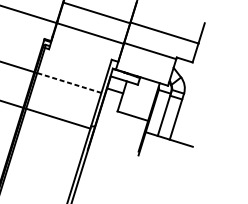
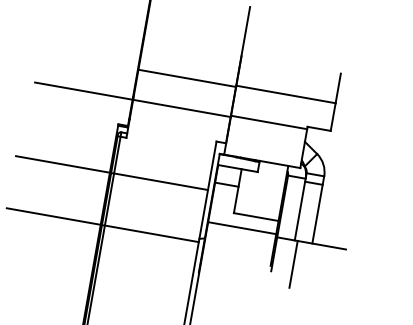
line: (69, 82) -> (161, 181), dashed -> solid
line: (122, 122) -> (242, 228), added
line: (154, 151) -> (293, 263), added

